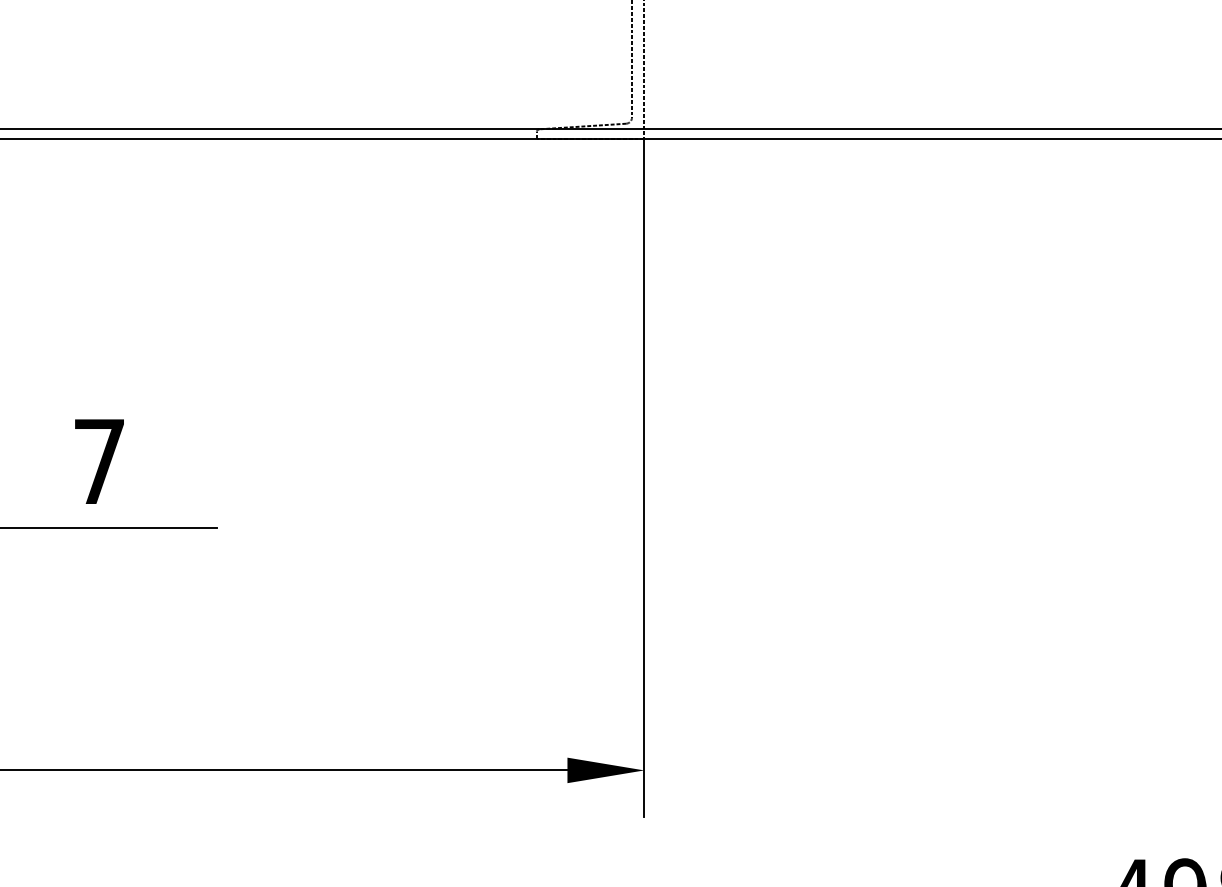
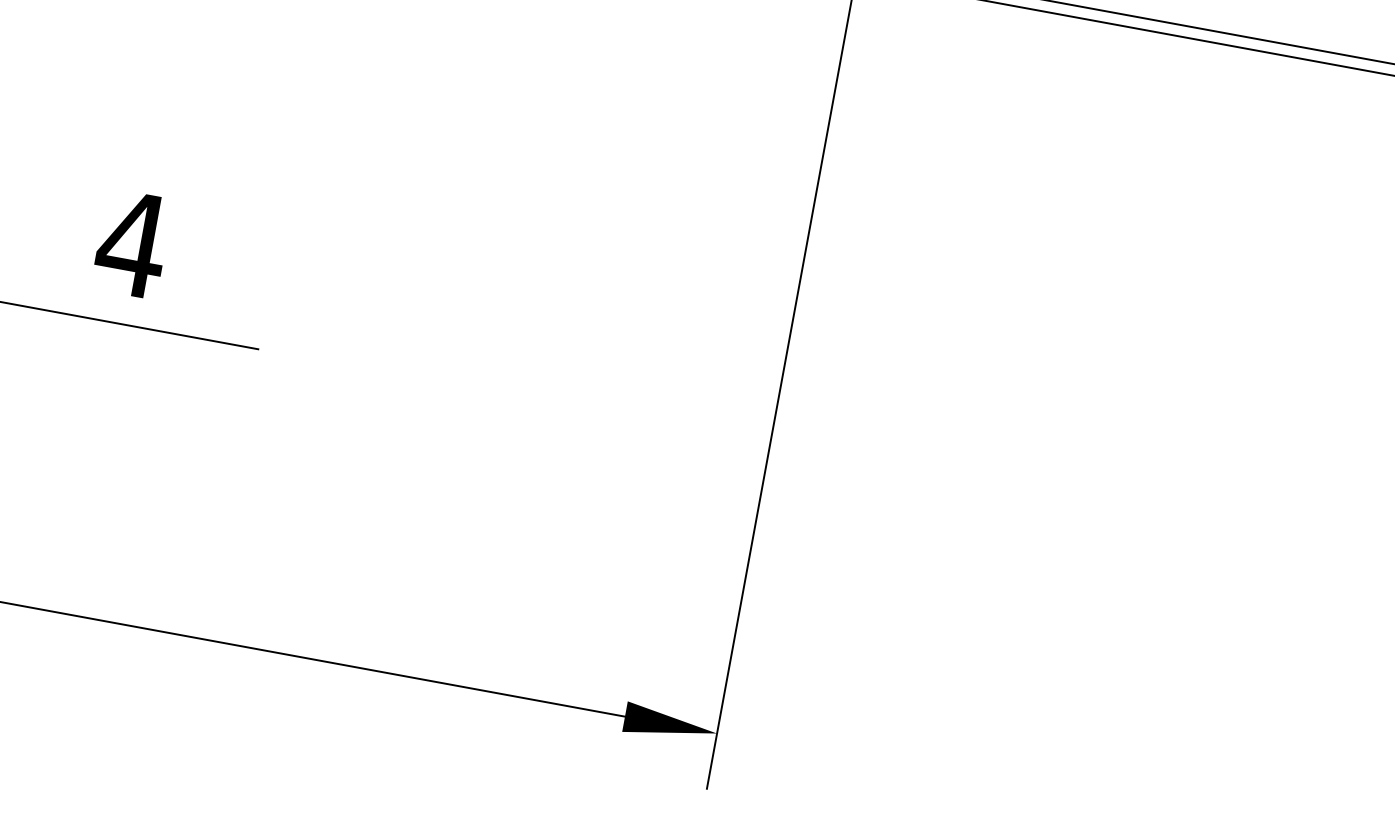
text: (98, 461) -> (131, 243), 7 -> 4

